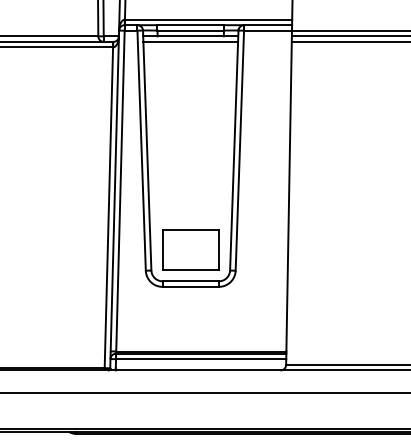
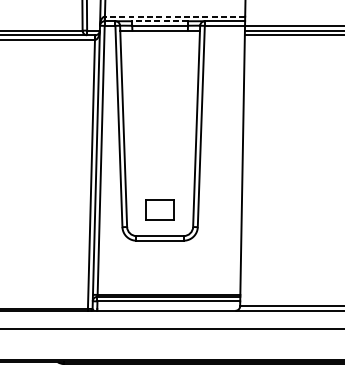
line: (208, 19) -> (175, 16), solid -> dashed
line: (190, 25) -> (159, 21), solid -> dashed
line: (190, 41) -> (159, 34), removed
part: (190, 249) -> (159, 209), size x0.6

